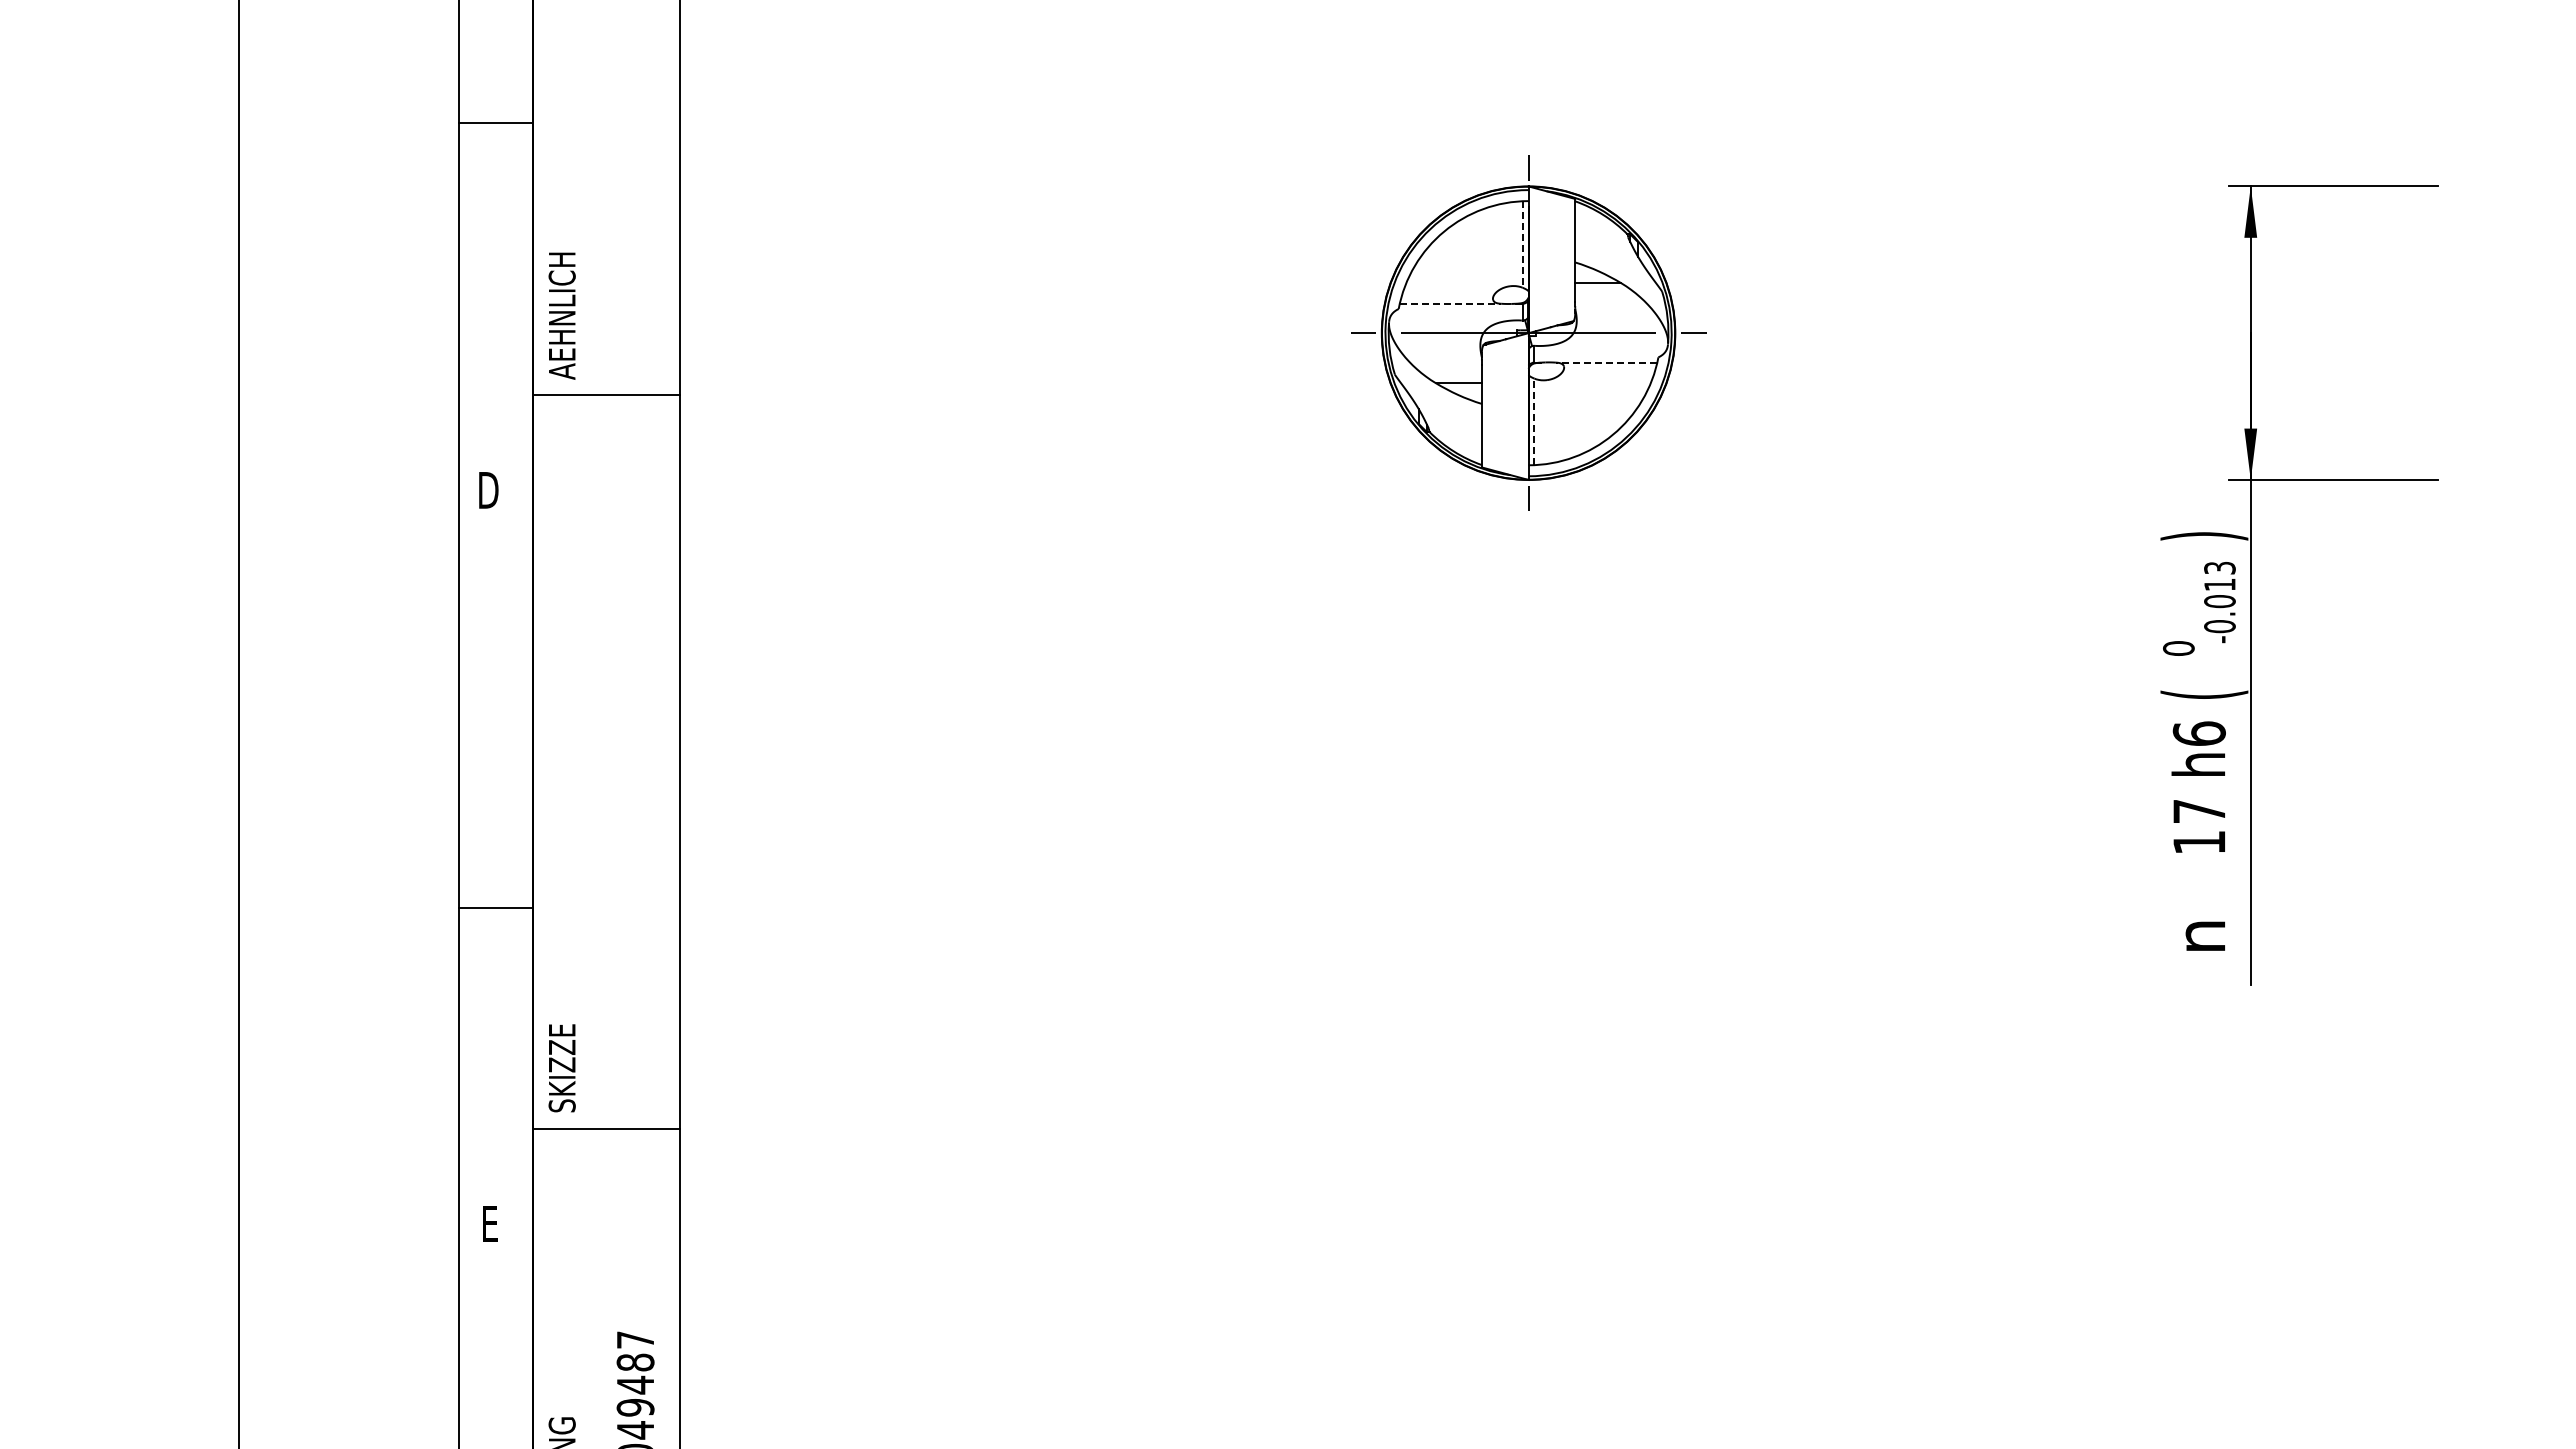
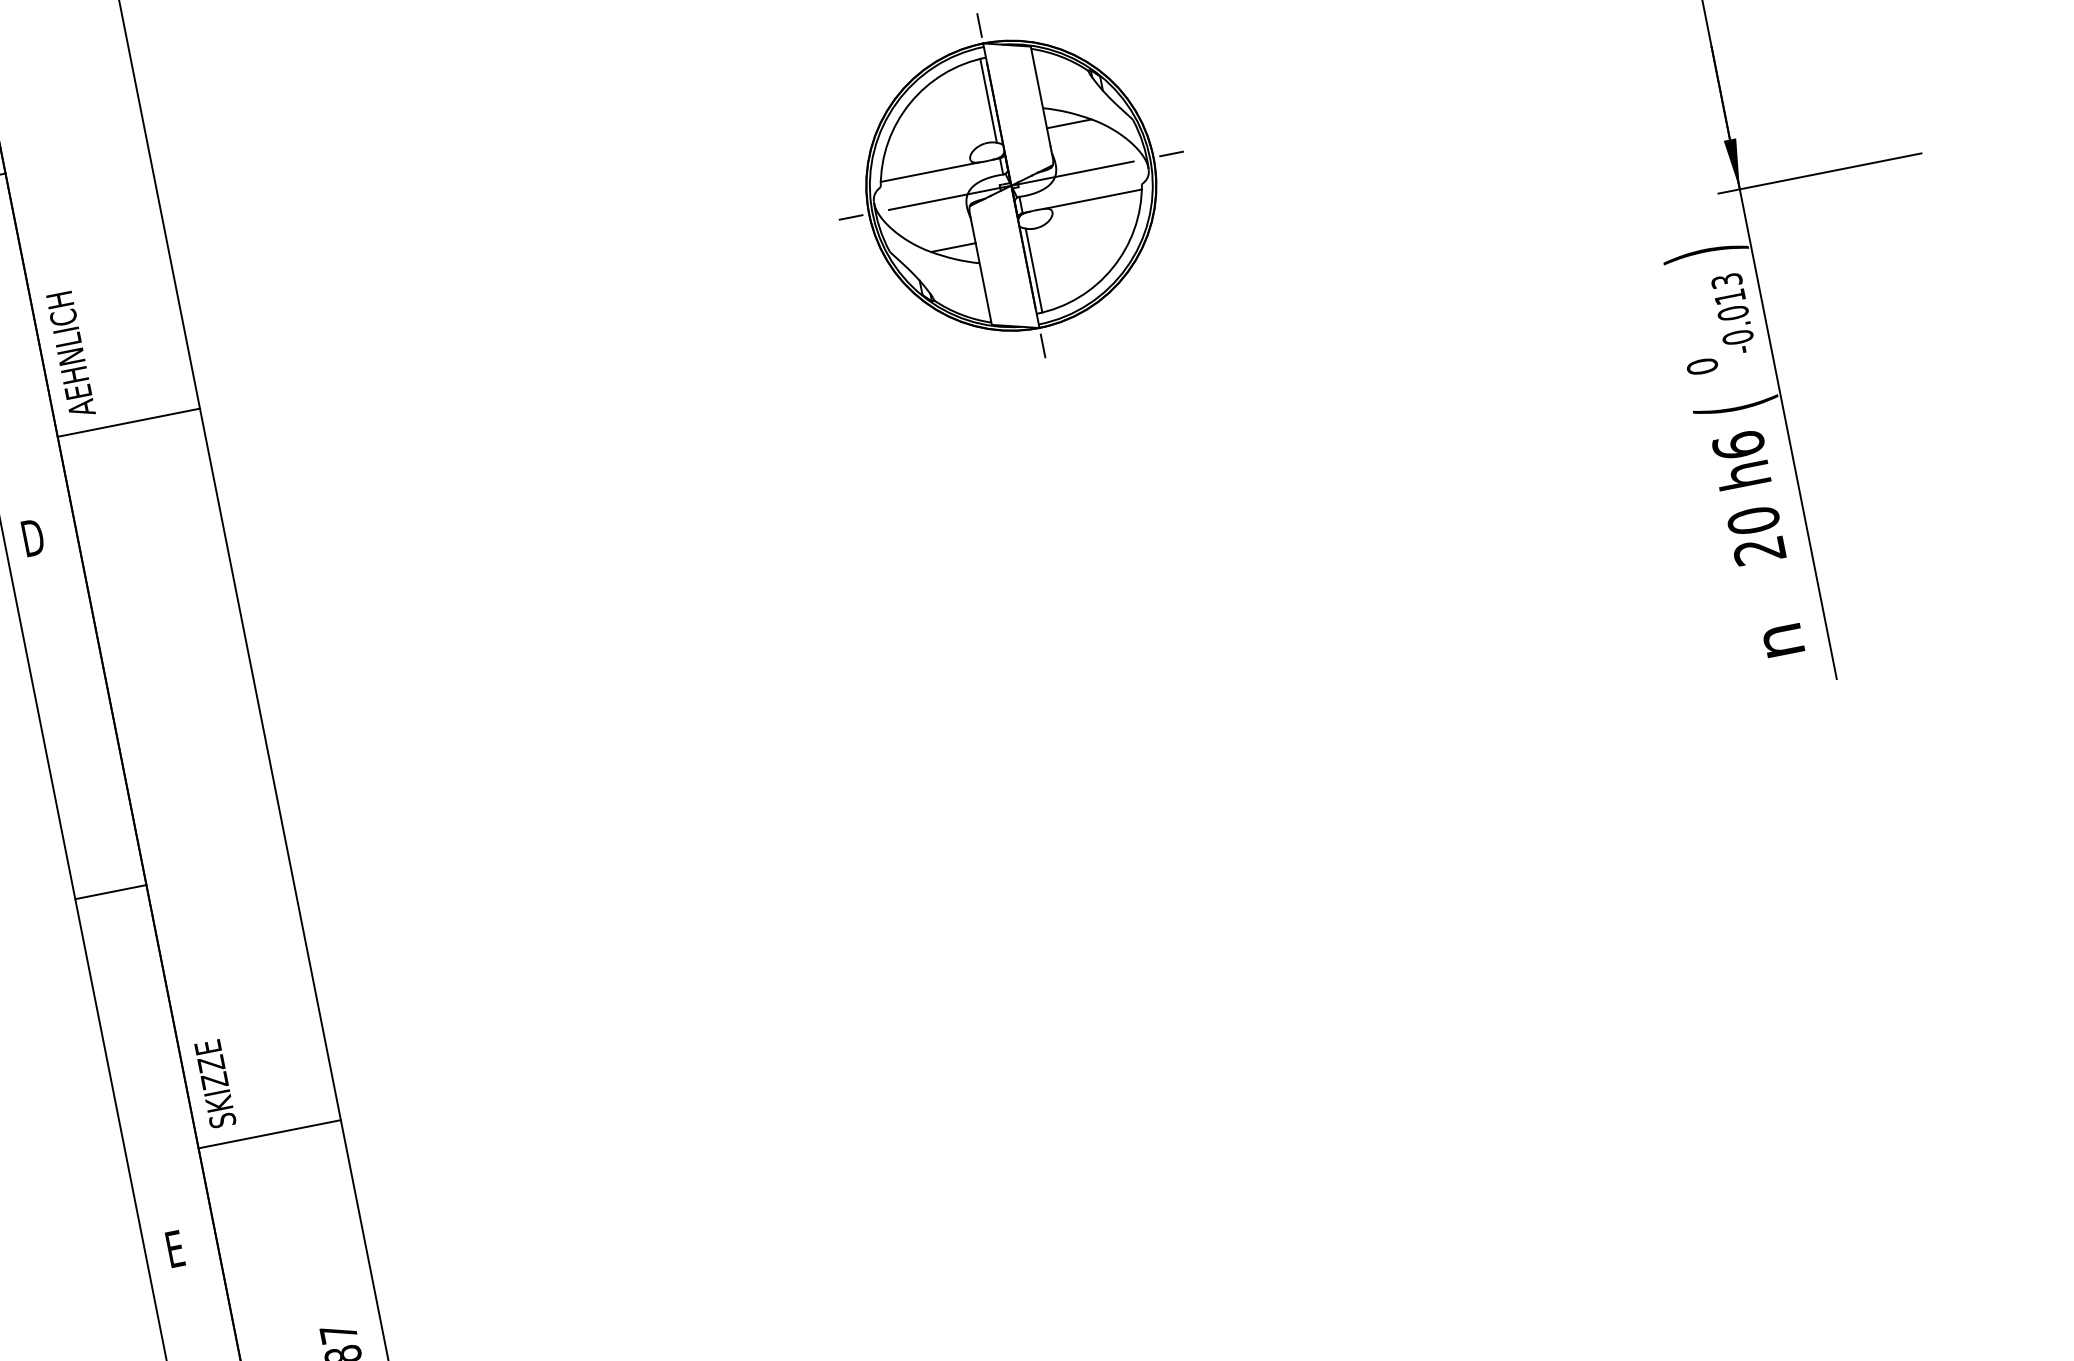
line: (1522, 245) -> (988, 101), dashed -> solid
line: (1450, 303) -> (929, 171), dashed -> solid
line: (1606, 362) -> (1092, 199), dashed -> solid
line: (1534, 421) -> (1034, 270), dashed -> solid
text: (2198, 826) -> (1755, 535), 17 -> 20
line: (495, 908) -> (110, 892), moved

